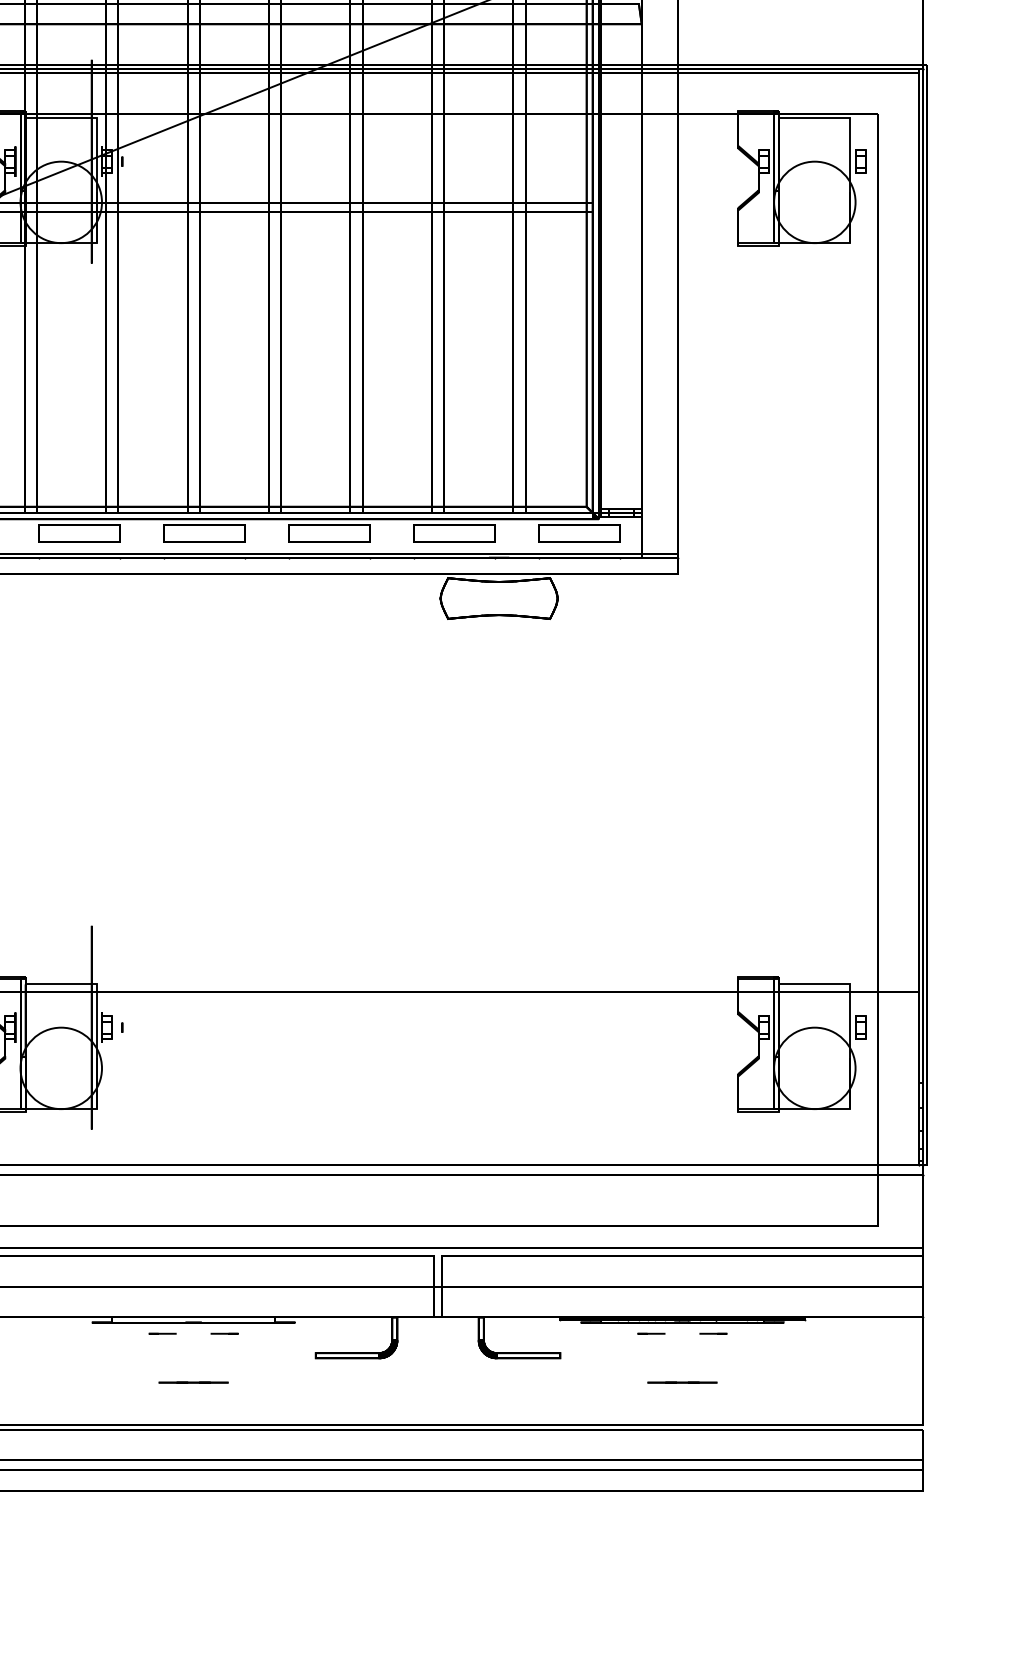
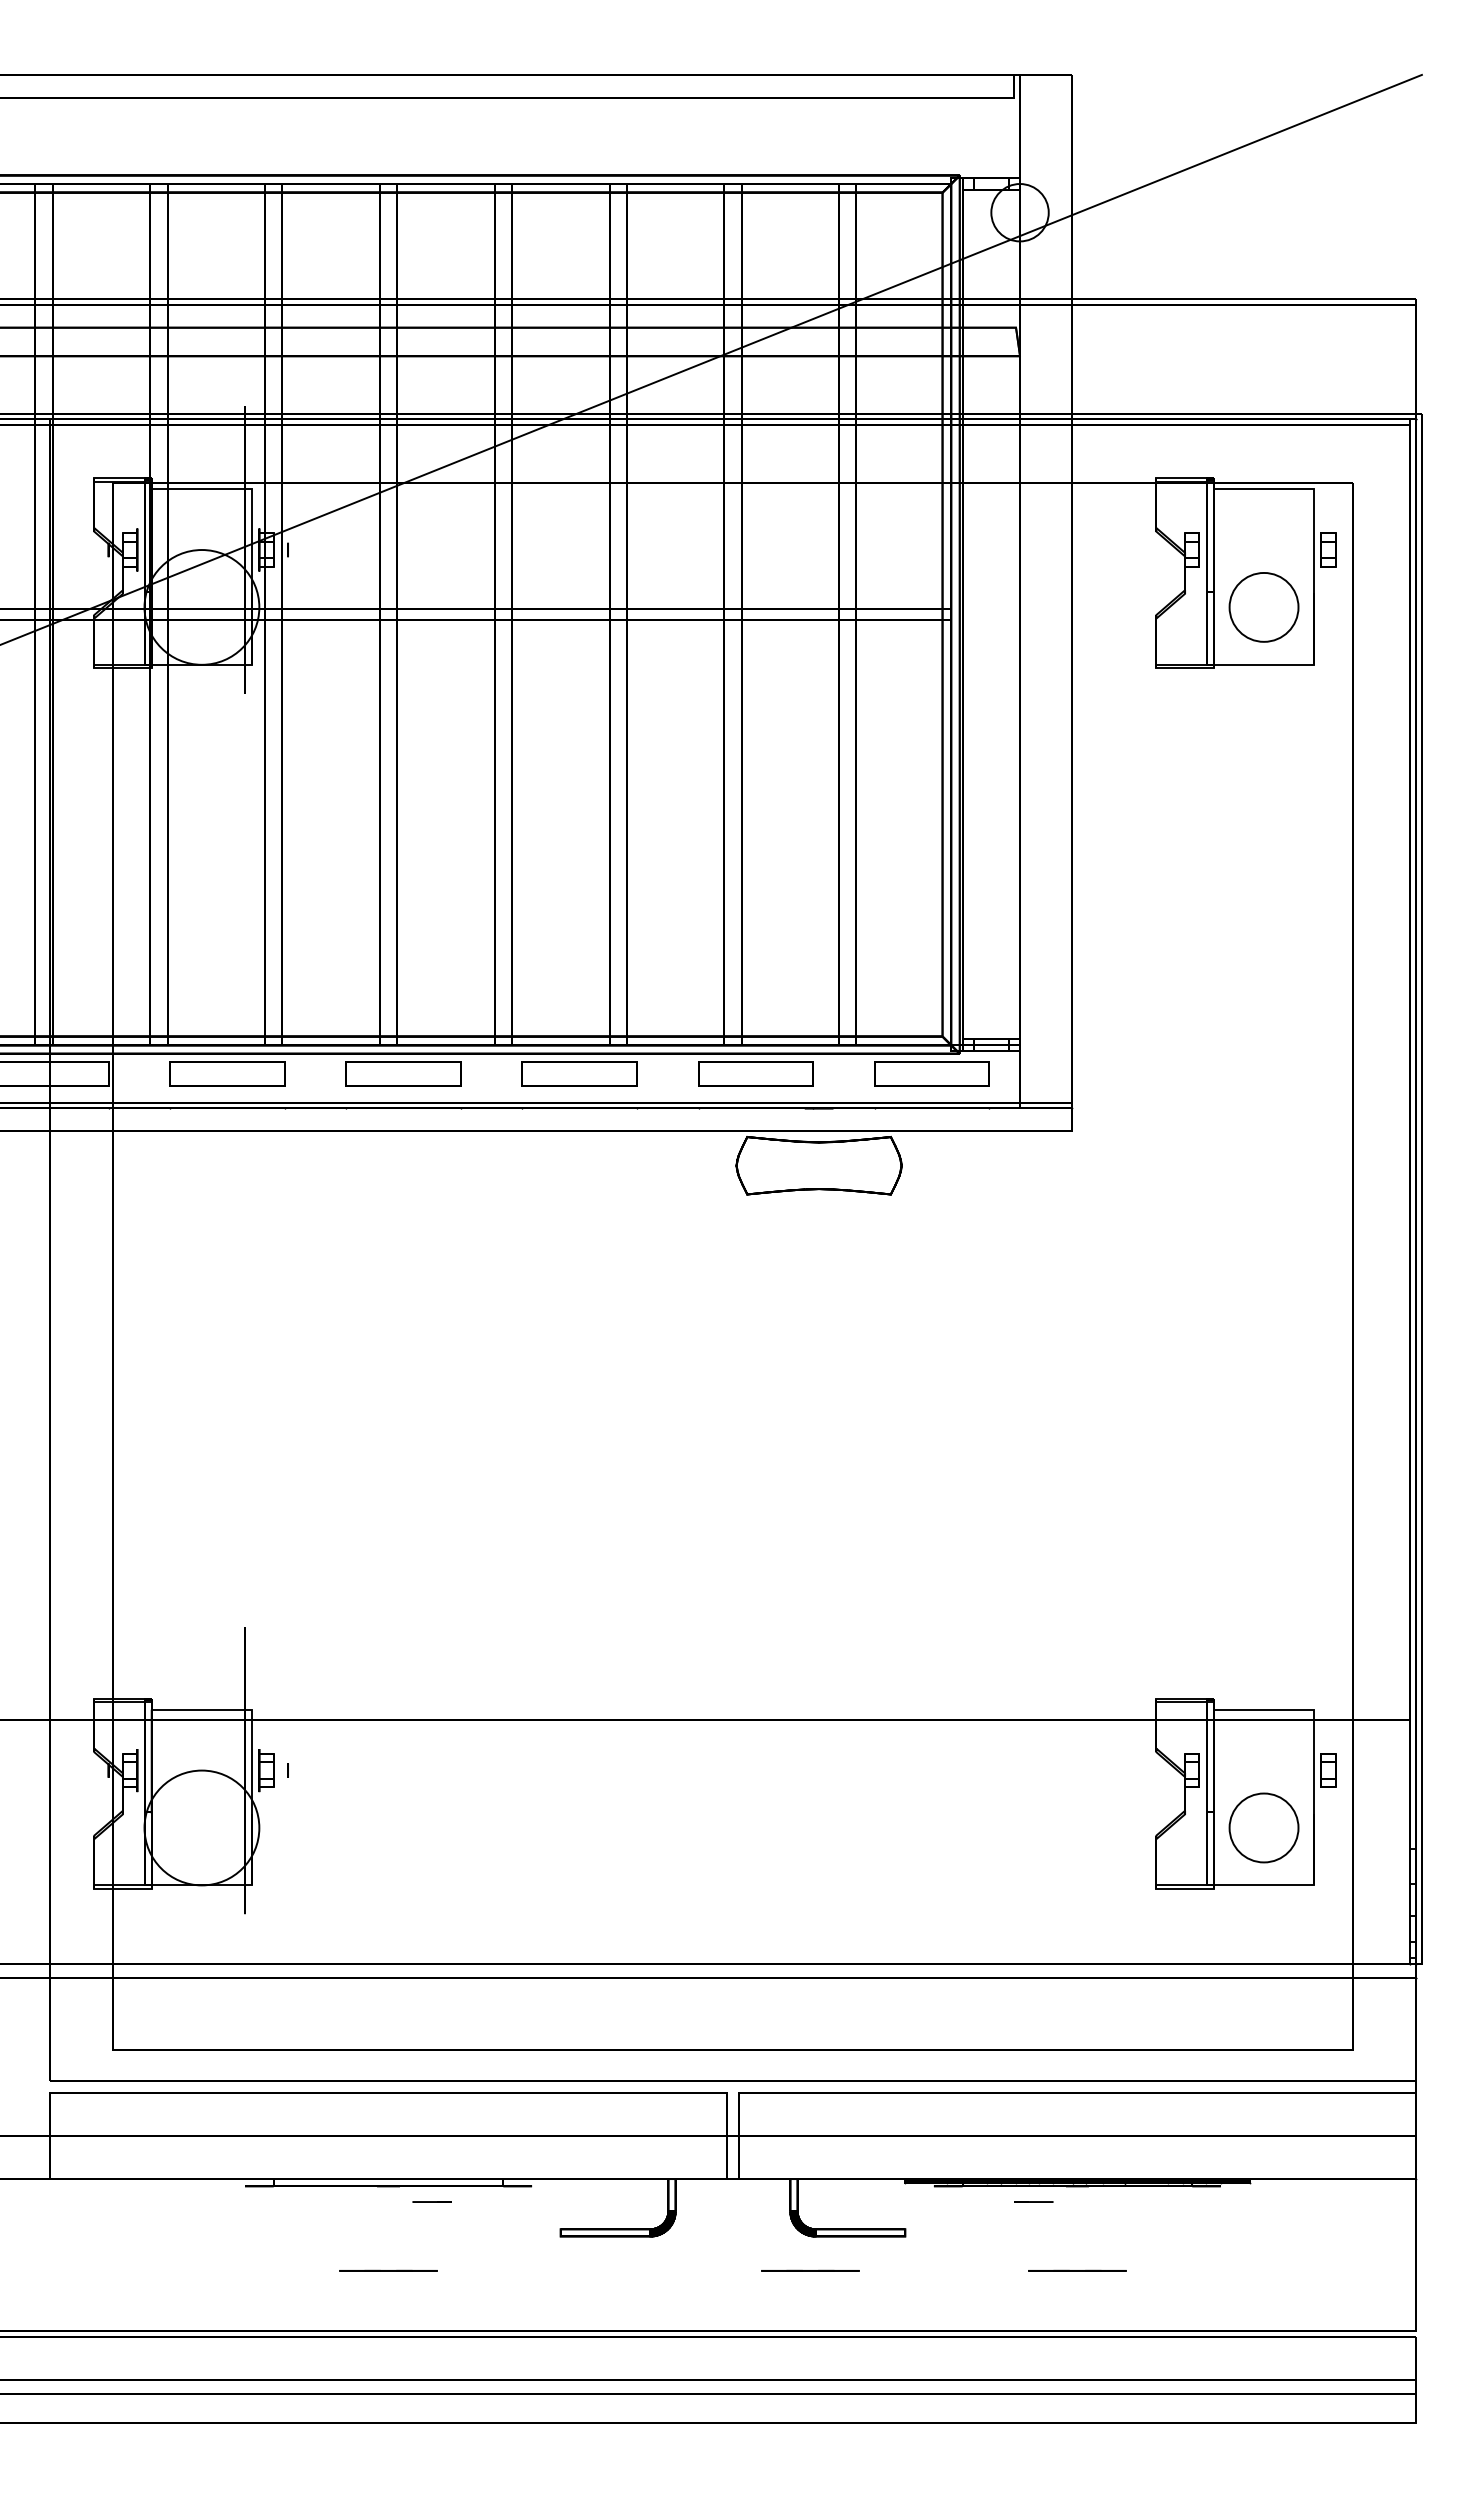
circle: (814, 202) -> (1263, 607), size x0.6
circle: (814, 1068) -> (1263, 1827), size x0.6
line: (162, 1333) -> (344, 2201), removed
line: (712, 1333) -> (1120, 2201), removed
line: (493, 1382) -> (810, 2270), added

